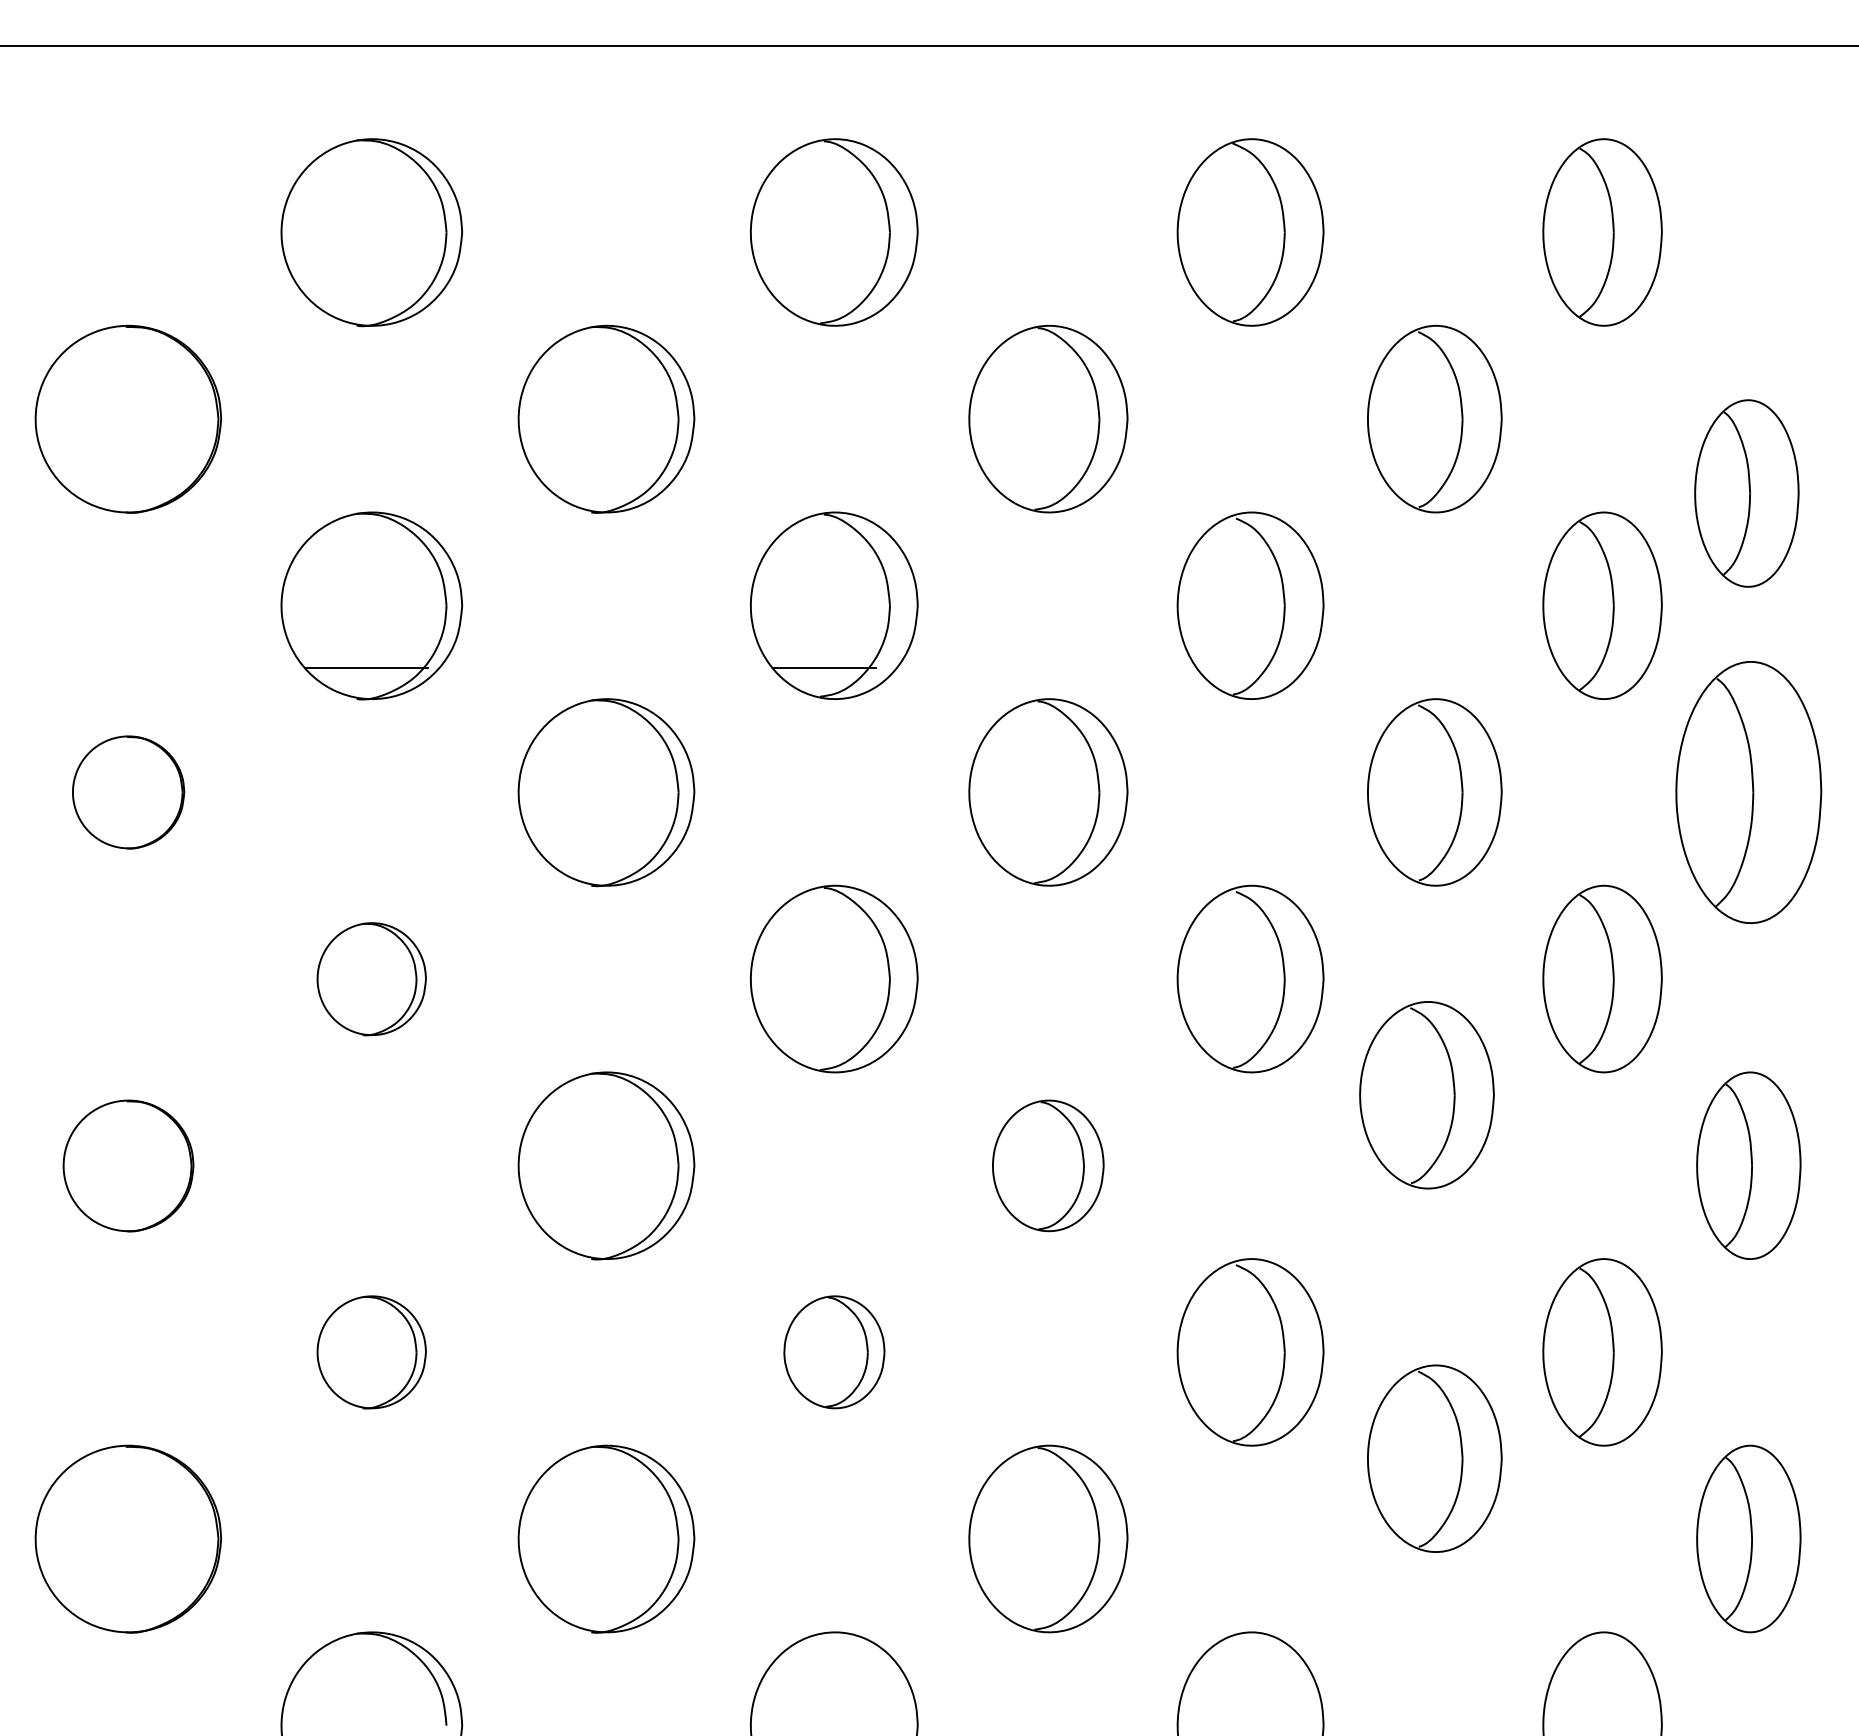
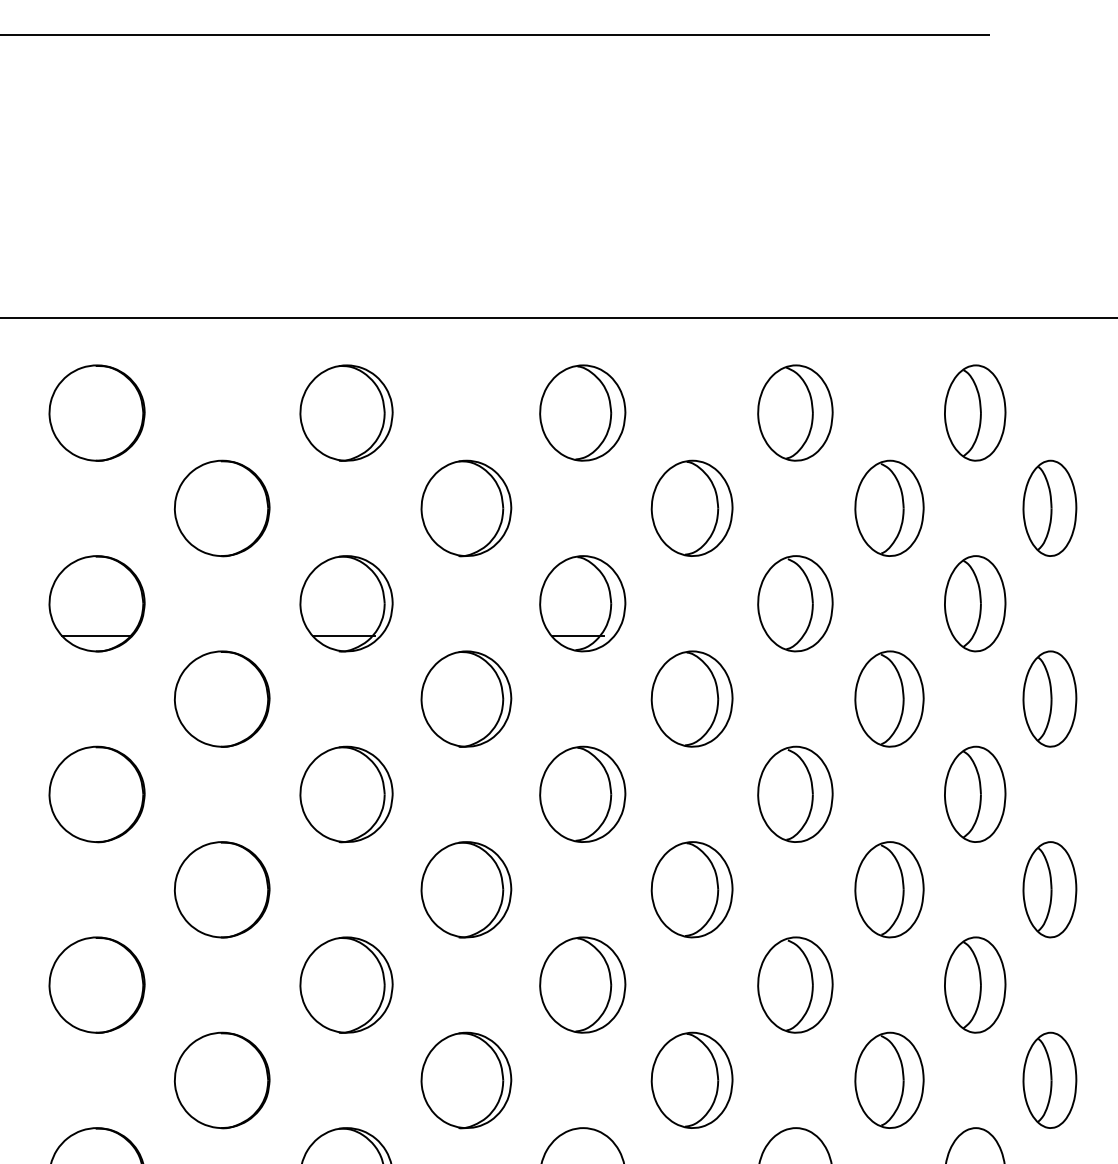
part: (1746, 491) -> (1049, 507), moved
part: (128, 791) -> (222, 698), size x1.67
part: (1748, 791) -> (1049, 698), size x0.71
part: (371, 979) -> (346, 794), size x1.67
part: (1426, 1094) -> (889, 889), moved
part: (128, 1165) -> (222, 889), size x1.43
part: (1047, 1165) -> (691, 889), size x1.43
part: (371, 1351) -> (346, 984), size x1.67
part: (833, 1351) -> (582, 984), size x1.67
part: (1434, 1456) -> (889, 1079), moved

